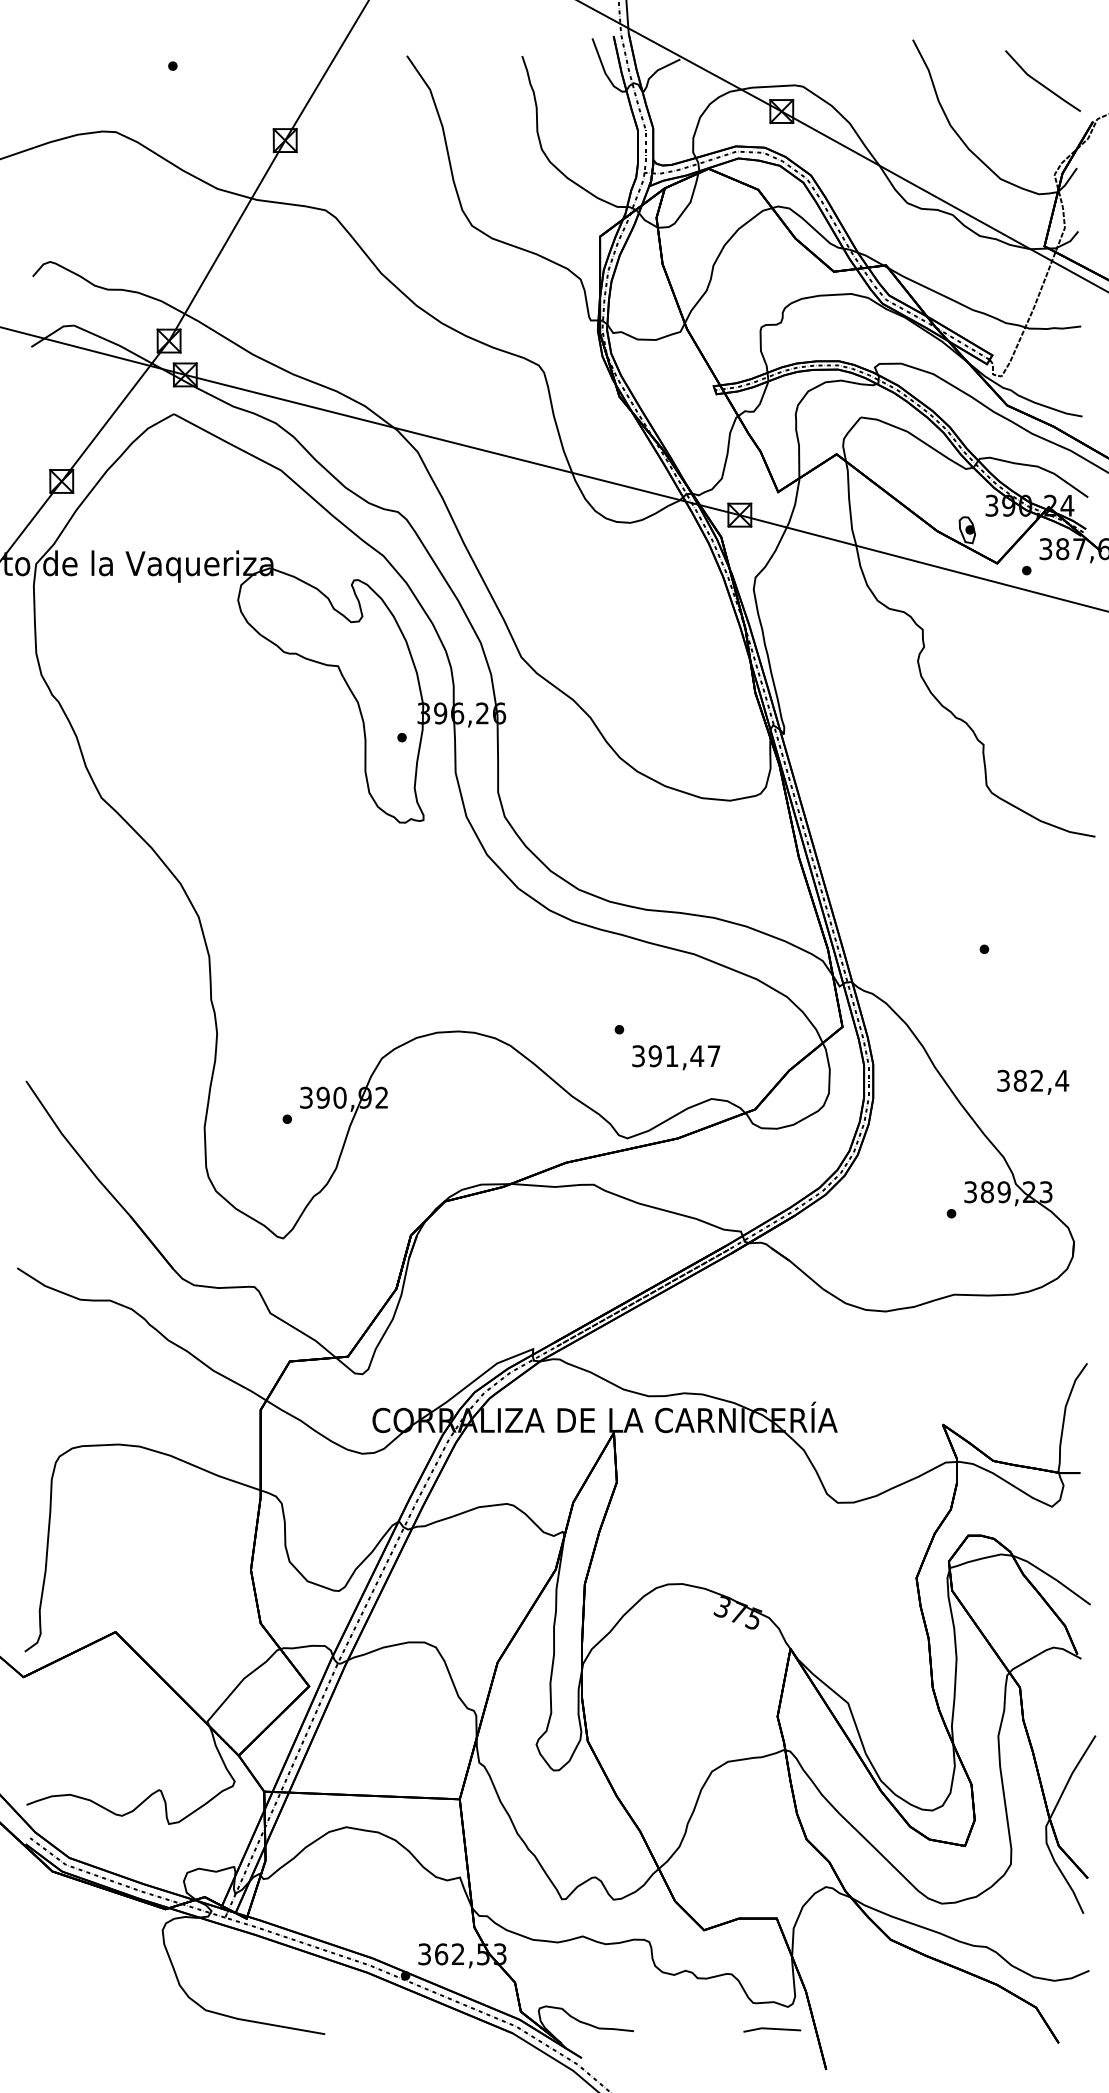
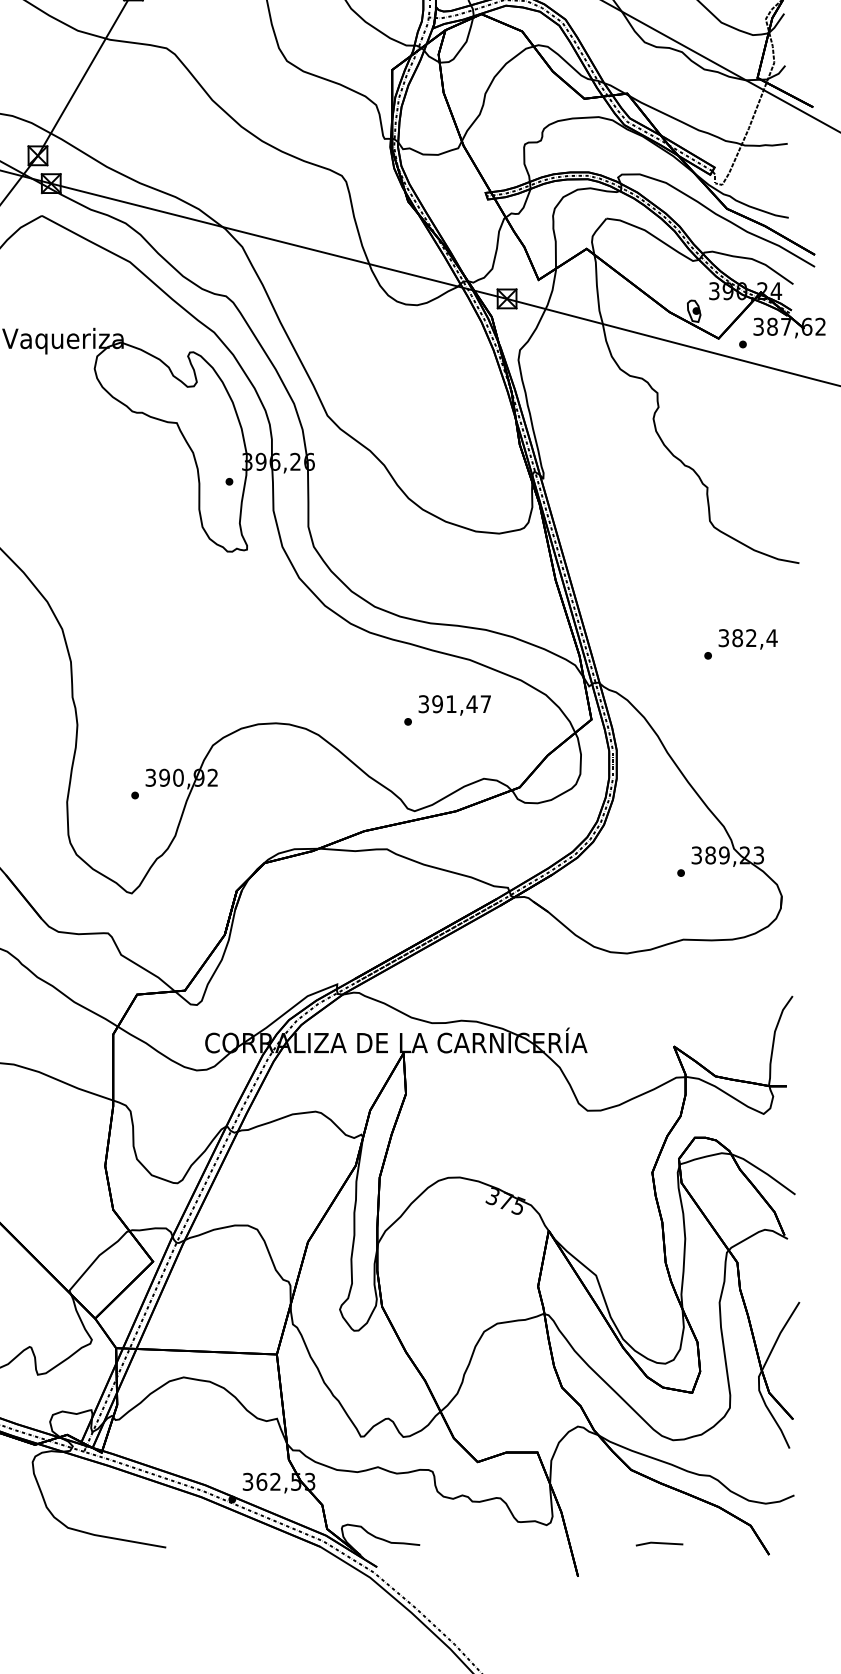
text: (676, 1057) -> (455, 705), moved
text: (1033, 1081) -> (748, 638), moved
line: (772, 2029) -> (659, 1543), moved

